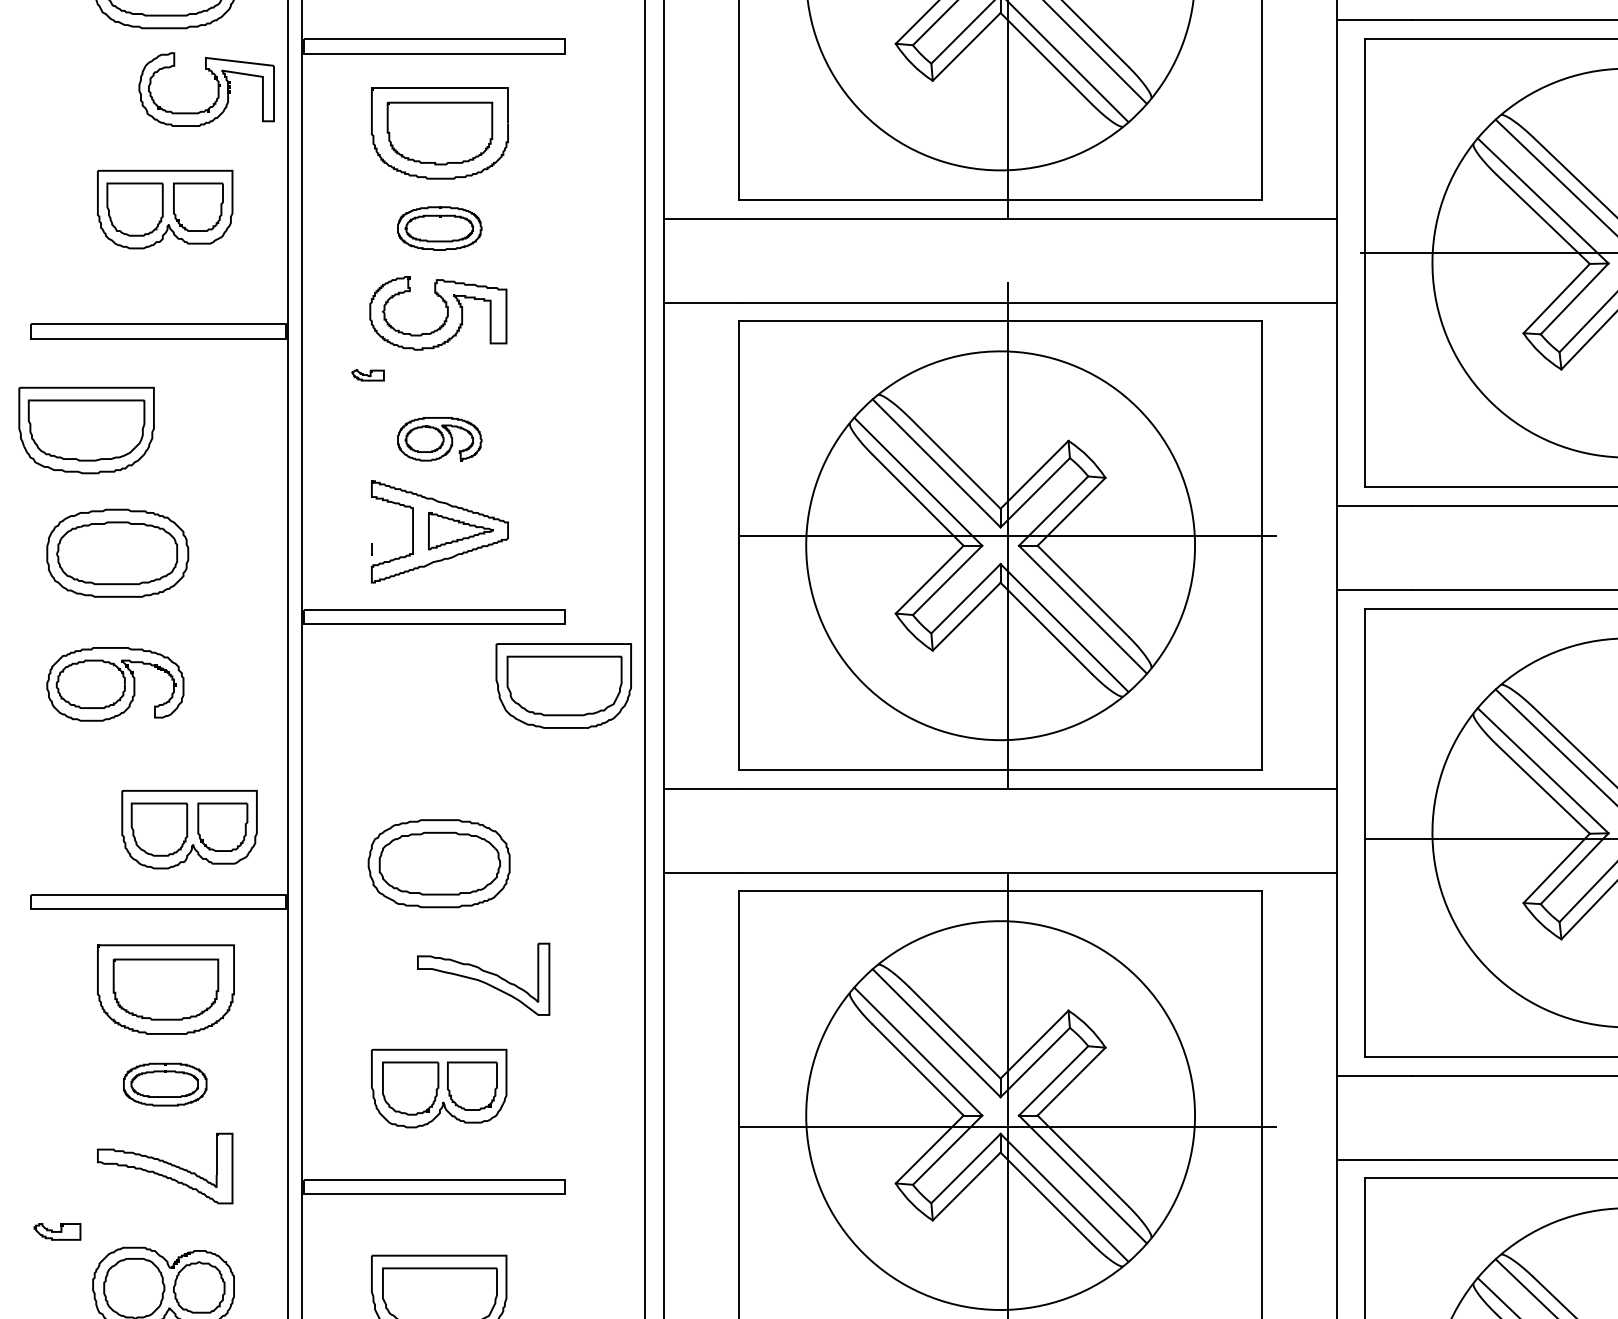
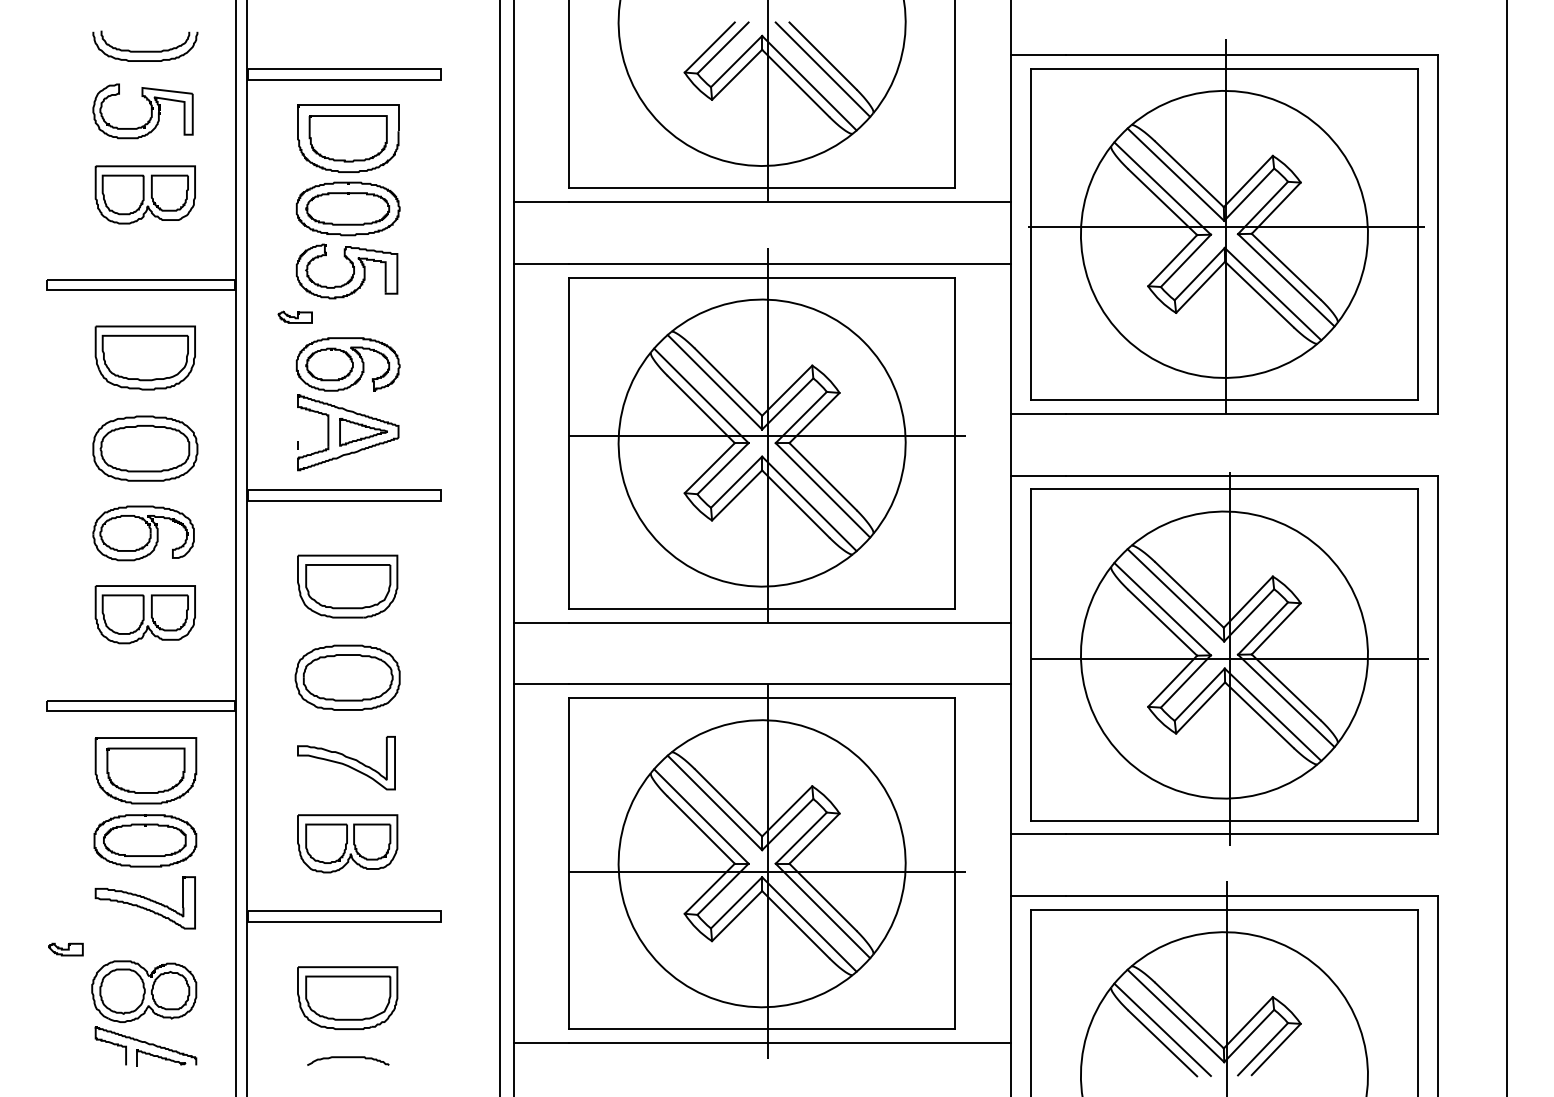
part: (218, 89) -> (151, 111), moved
part: (438, 227) -> (347, 208), size x1.67
part: (367, 374) -> (294, 316), size x1.43
part: (85, 429) -> (144, 357), moved
part: (438, 439) -> (347, 364), size x1.67
part: (117, 553) -> (145, 448), moved
part: (115, 684) -> (143, 533), moved
part: (563, 685) -> (347, 586), moved
part: (188, 829) -> (144, 614), moved
part: (483, 979) -> (346, 763), moved
part: (165, 1084) -> (145, 840), size x1.67

